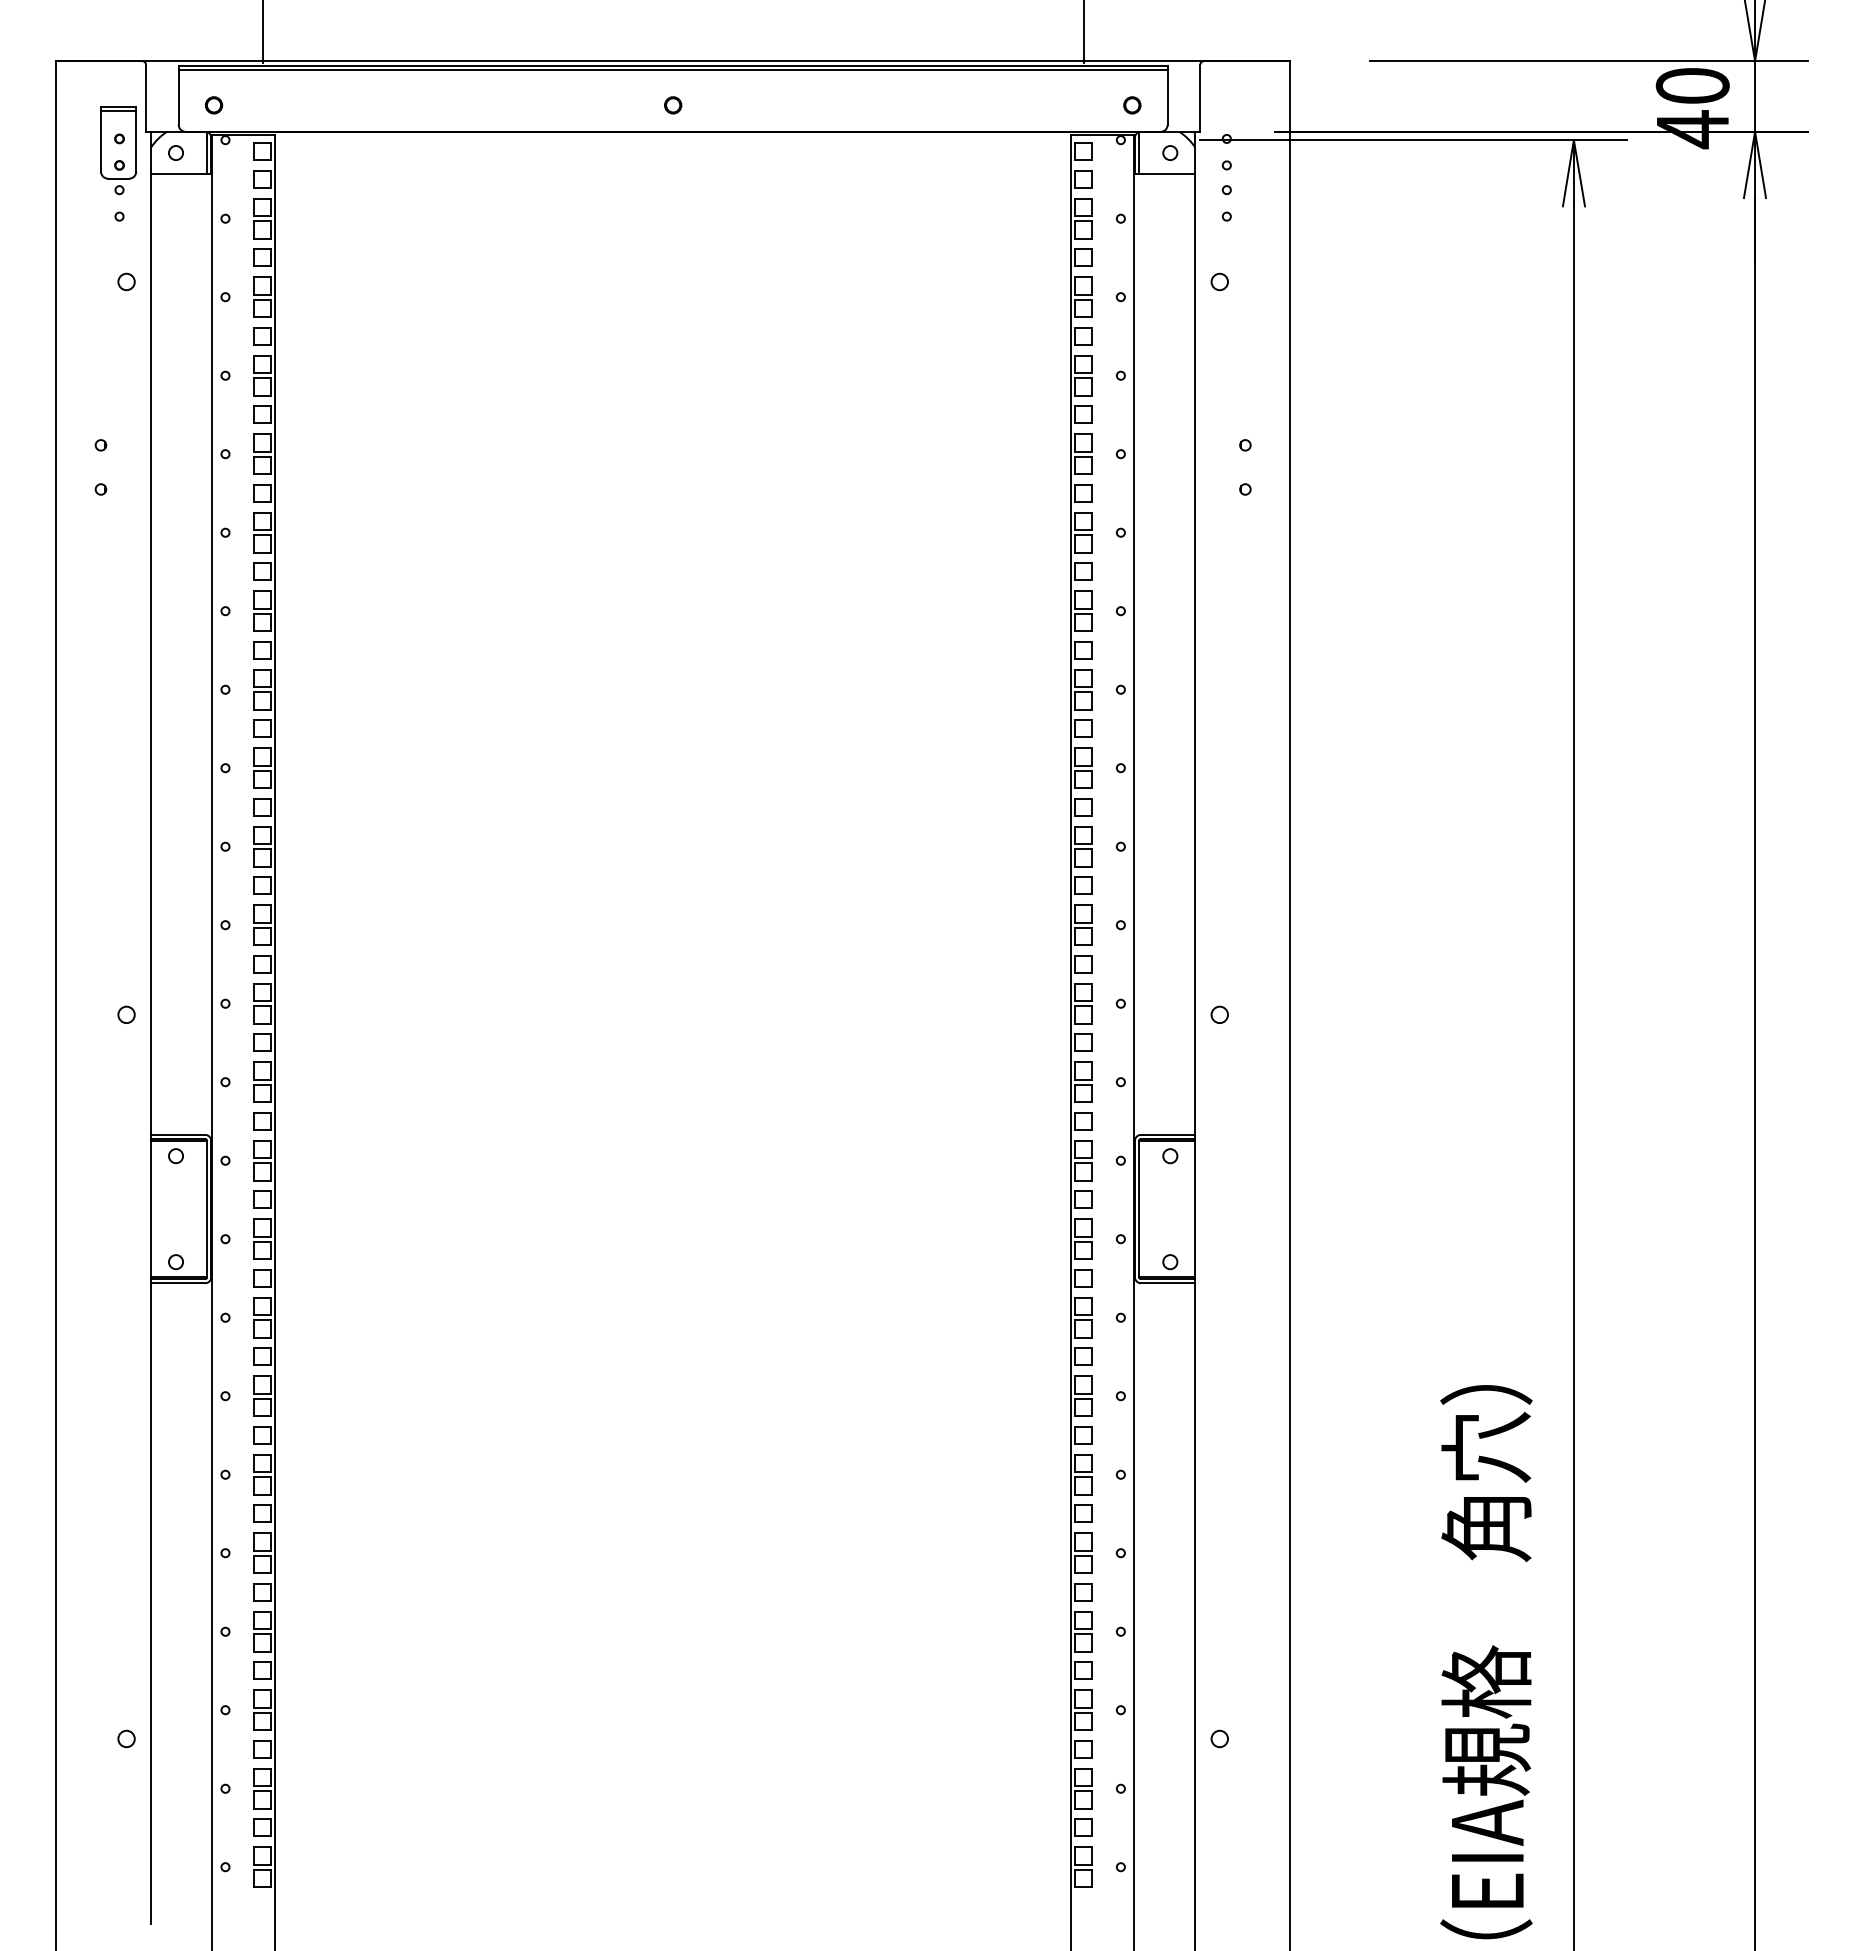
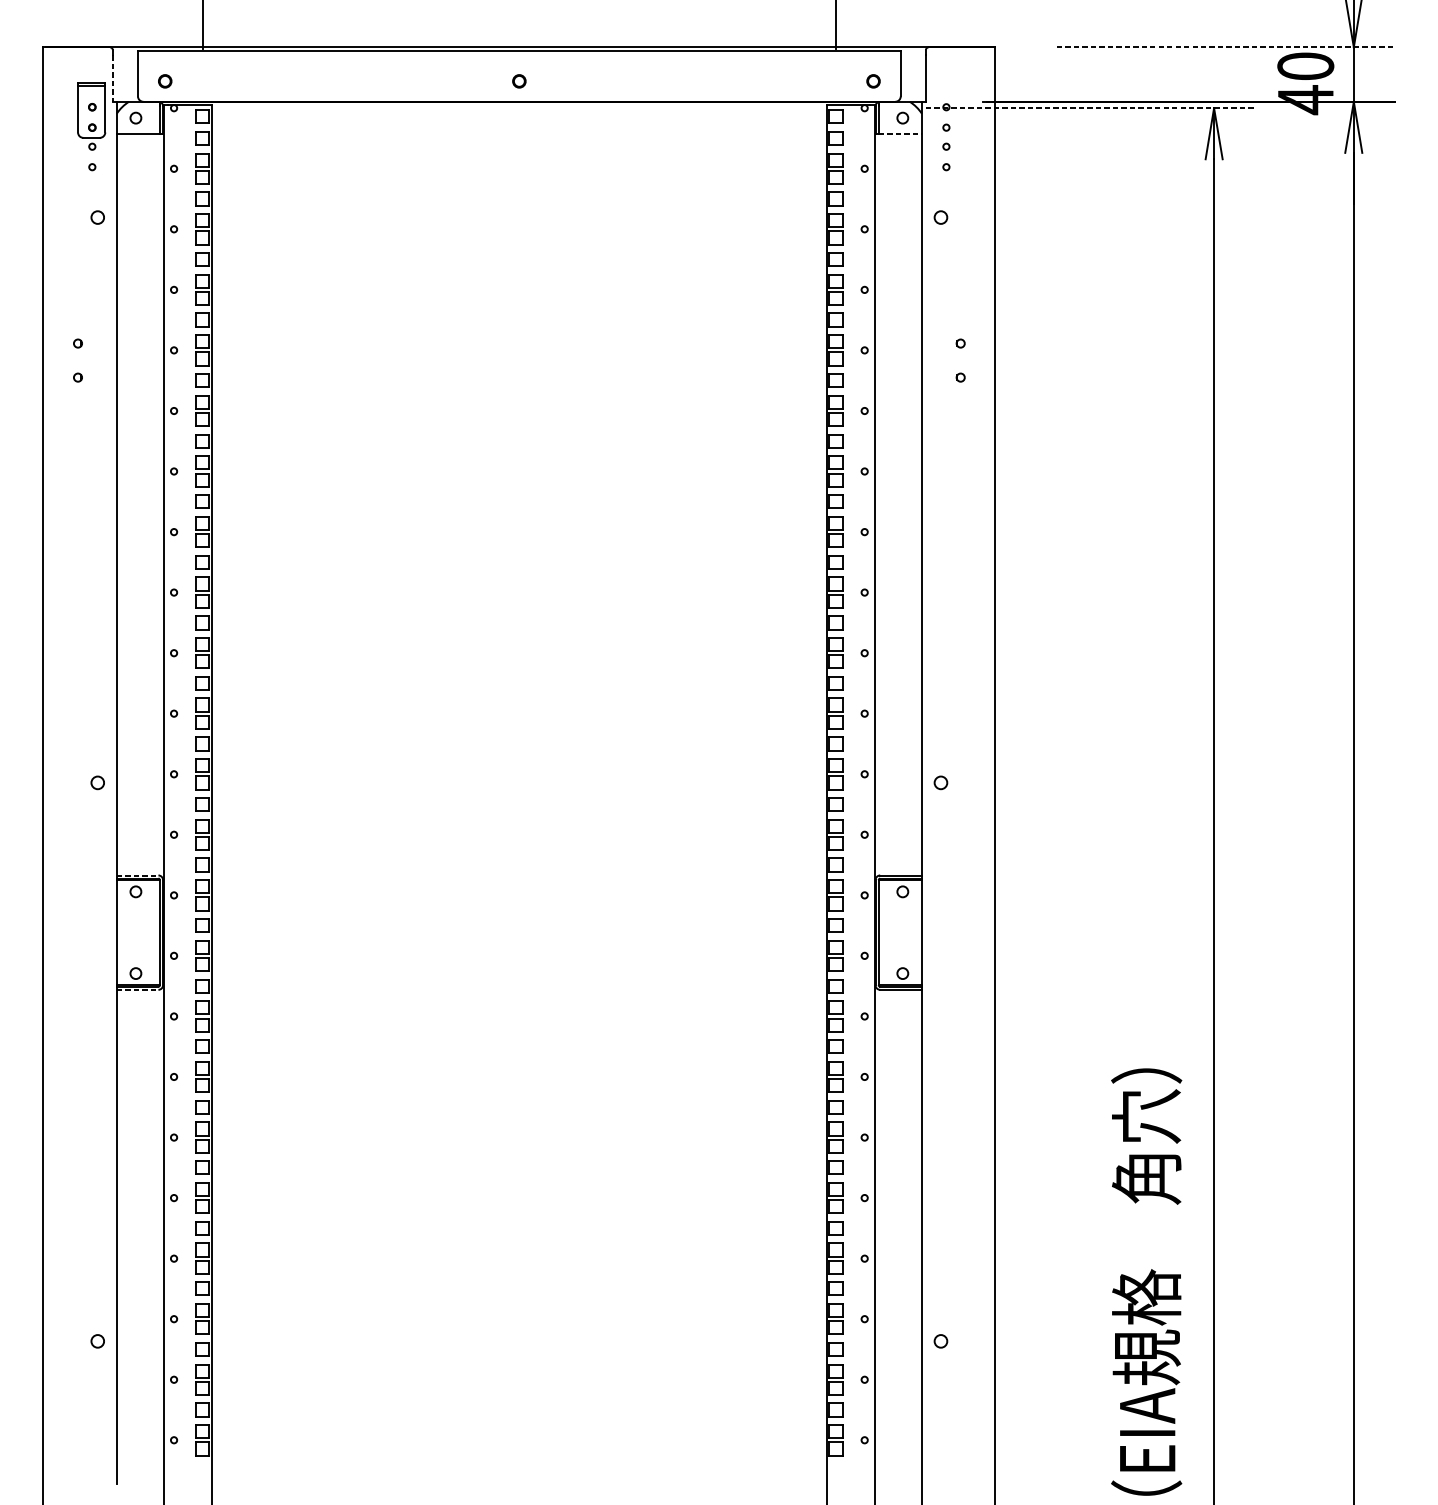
line: (1589, 61) -> (1226, 47), solid -> dashed
line: (672, 70) -> (518, 54), removed
line: (146, 102) -> (113, 79), solid -> dashed
line: (1414, 140) -> (1091, 108), solid -> dashed
line: (1167, 174) -> (900, 134), solid -> dashed
line: (178, 1134) -> (137, 875), solid -> dashed
line: (178, 1283) -> (137, 990), solid -> dashed

